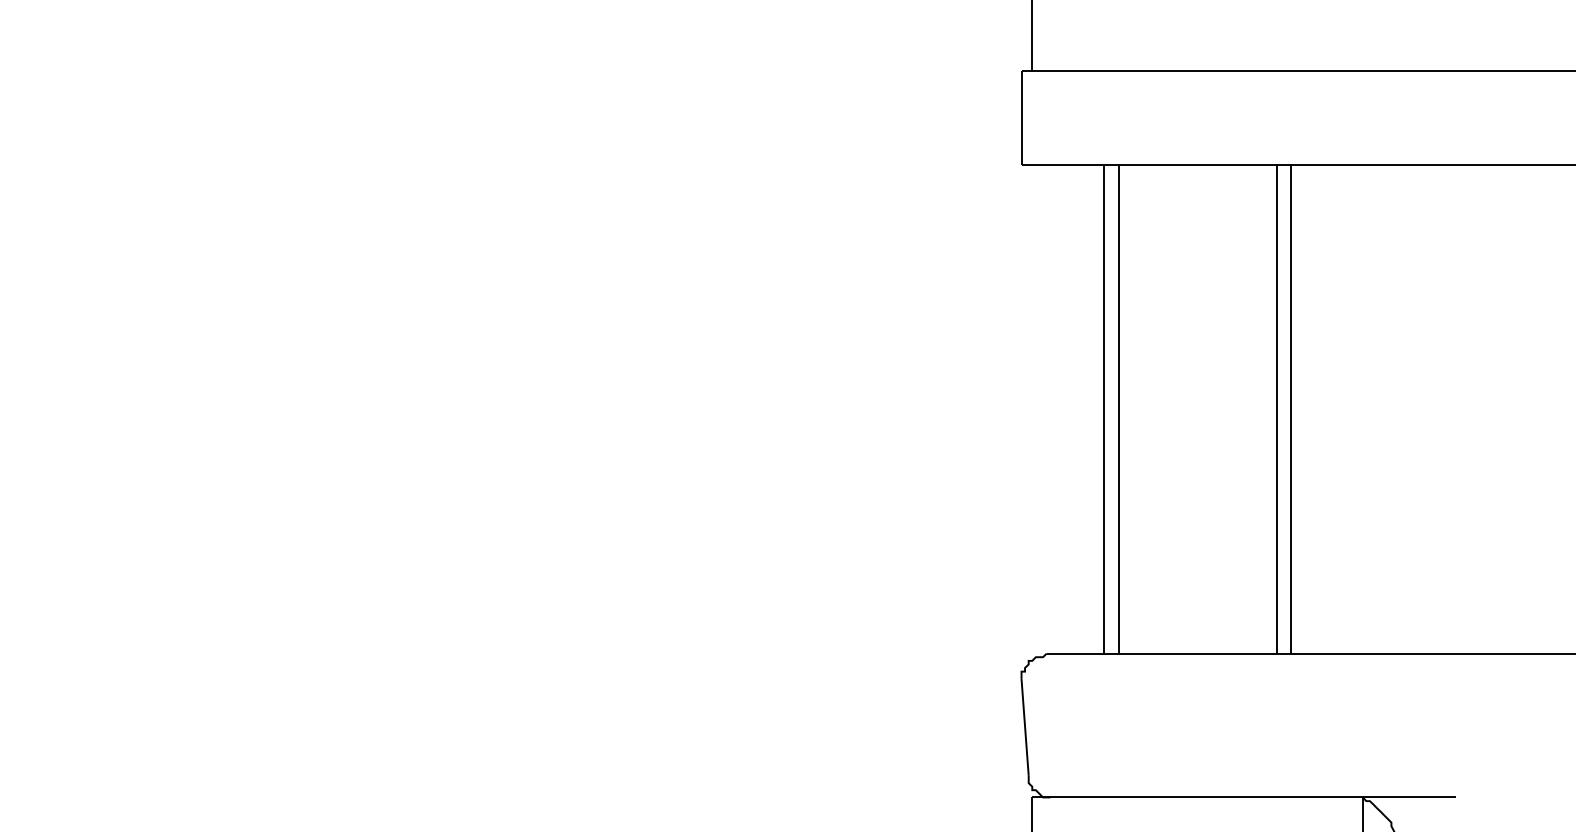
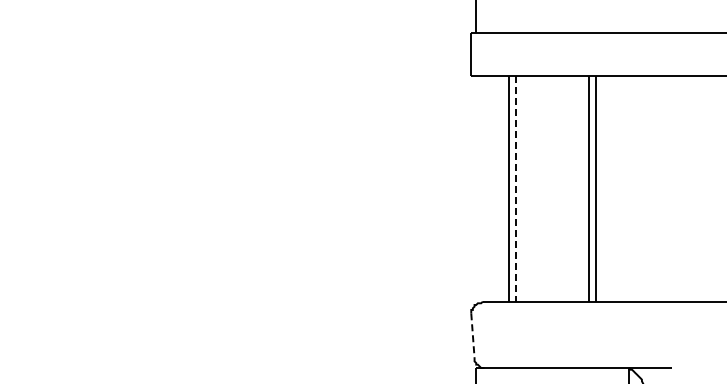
line: (1119, 408) -> (516, 188), solid -> dashed
line: (1024, 729) -> (472, 336), solid -> dashed

